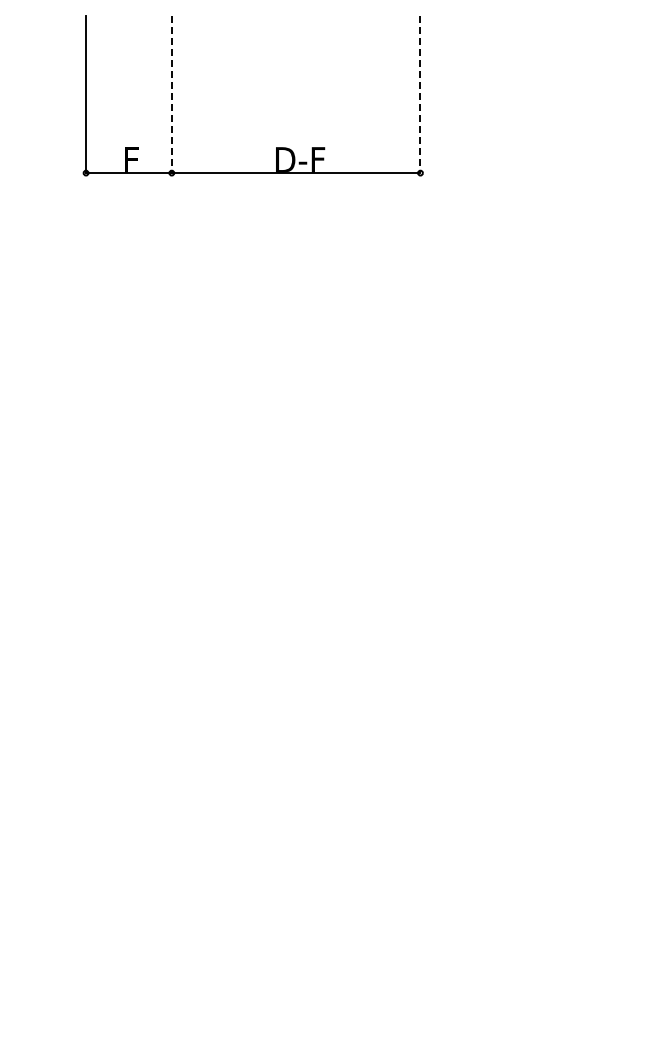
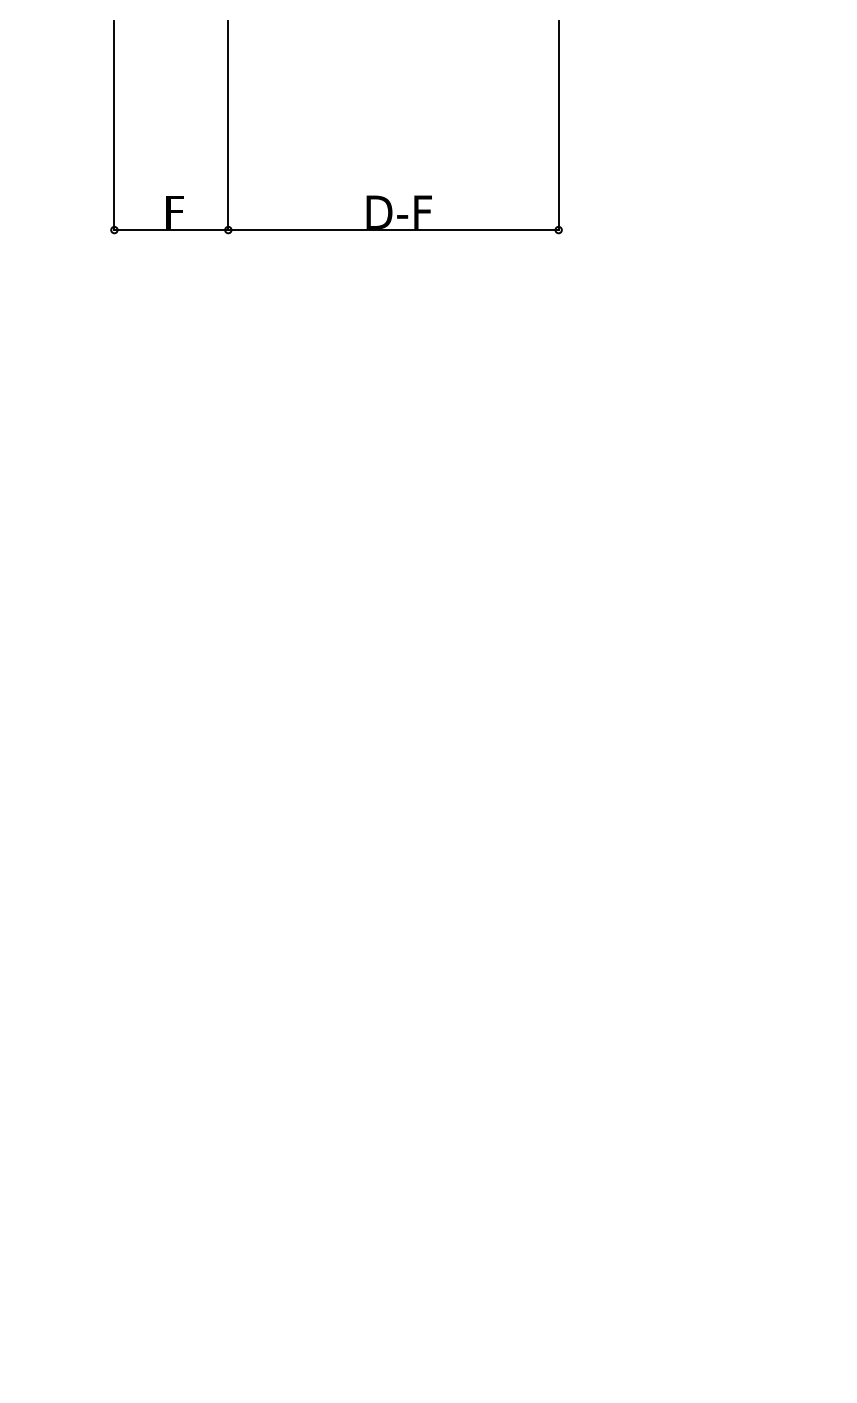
line: (171, 94) -> (227, 125), dashed -> solid
line: (420, 94) -> (558, 125), dashed -> solid

